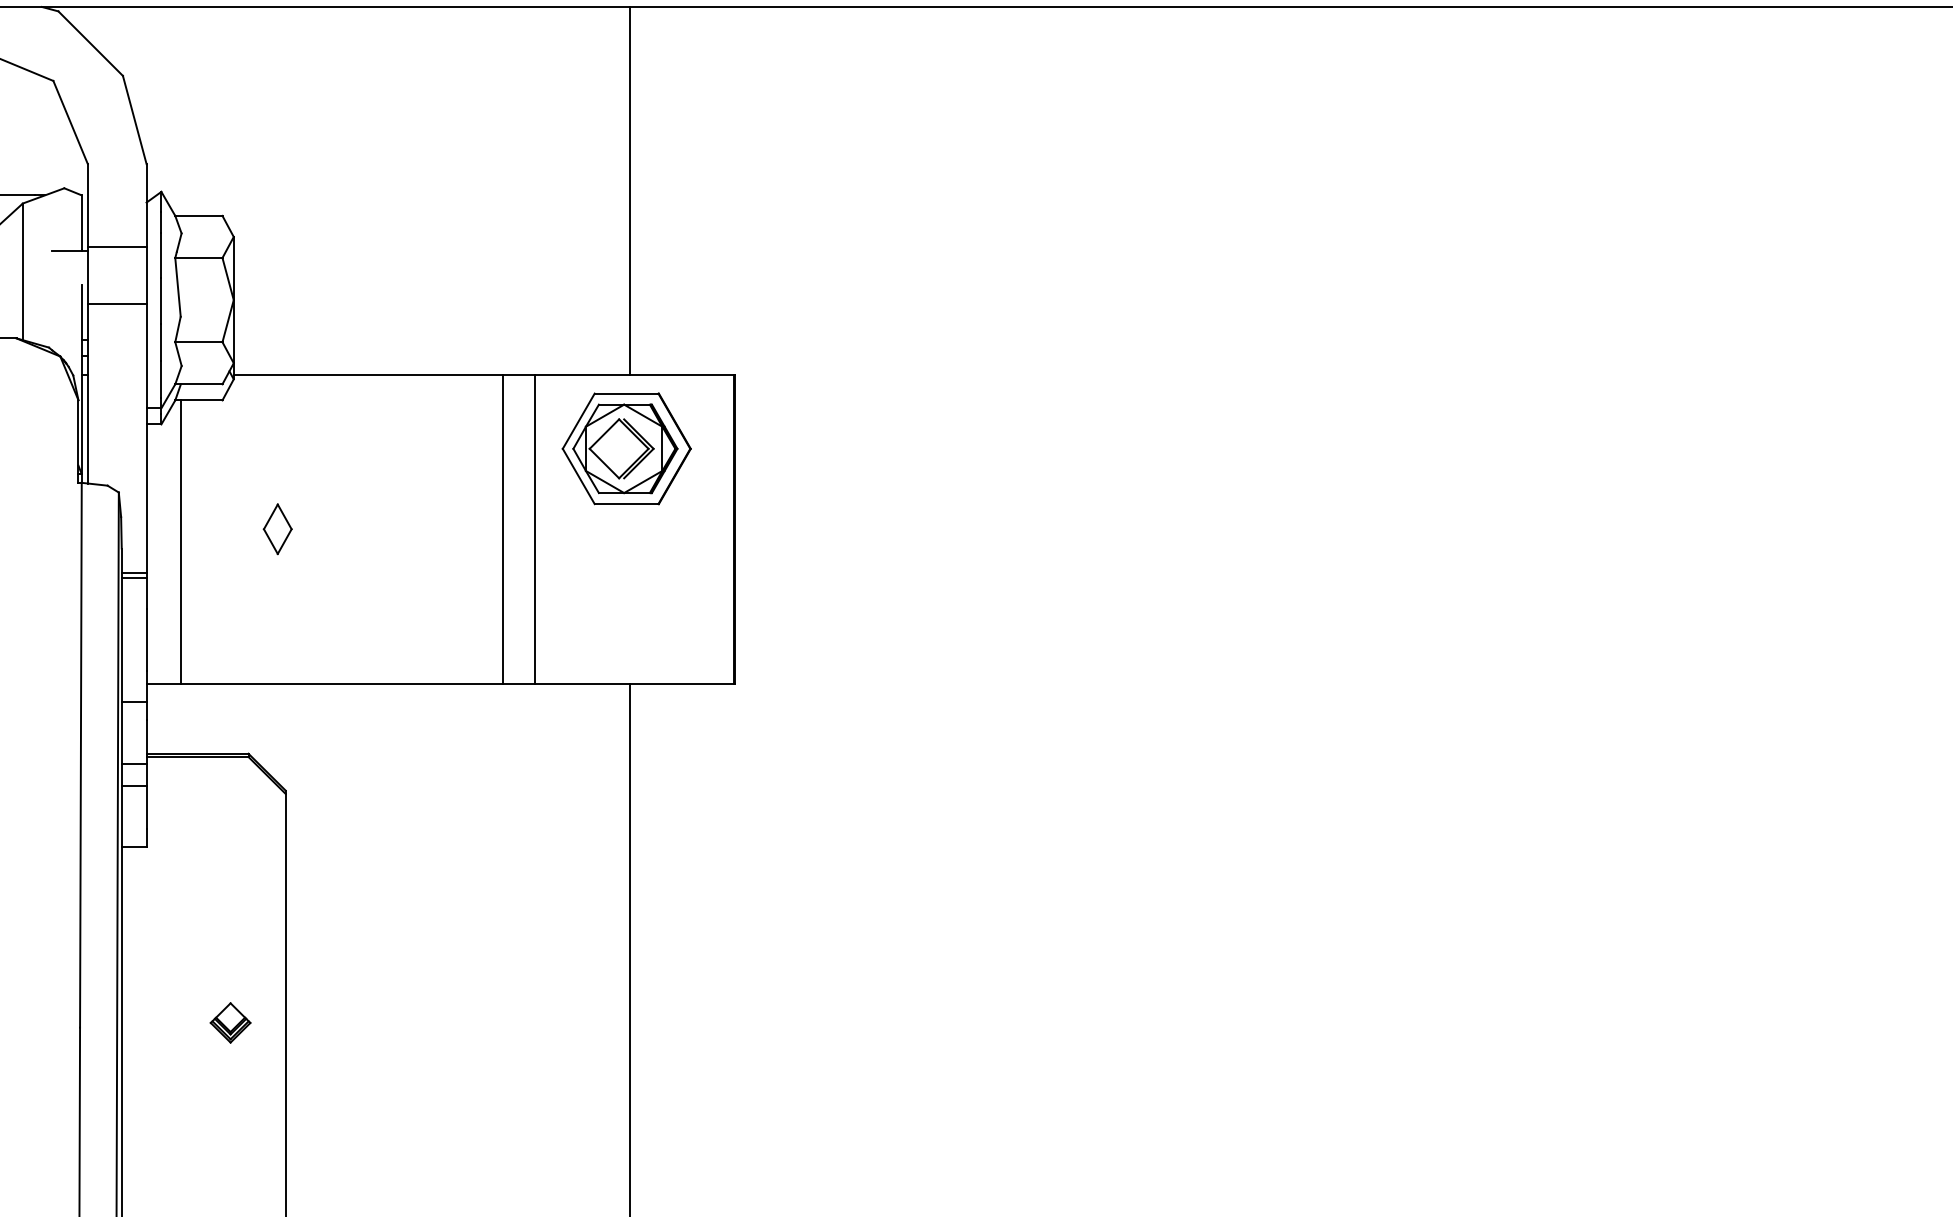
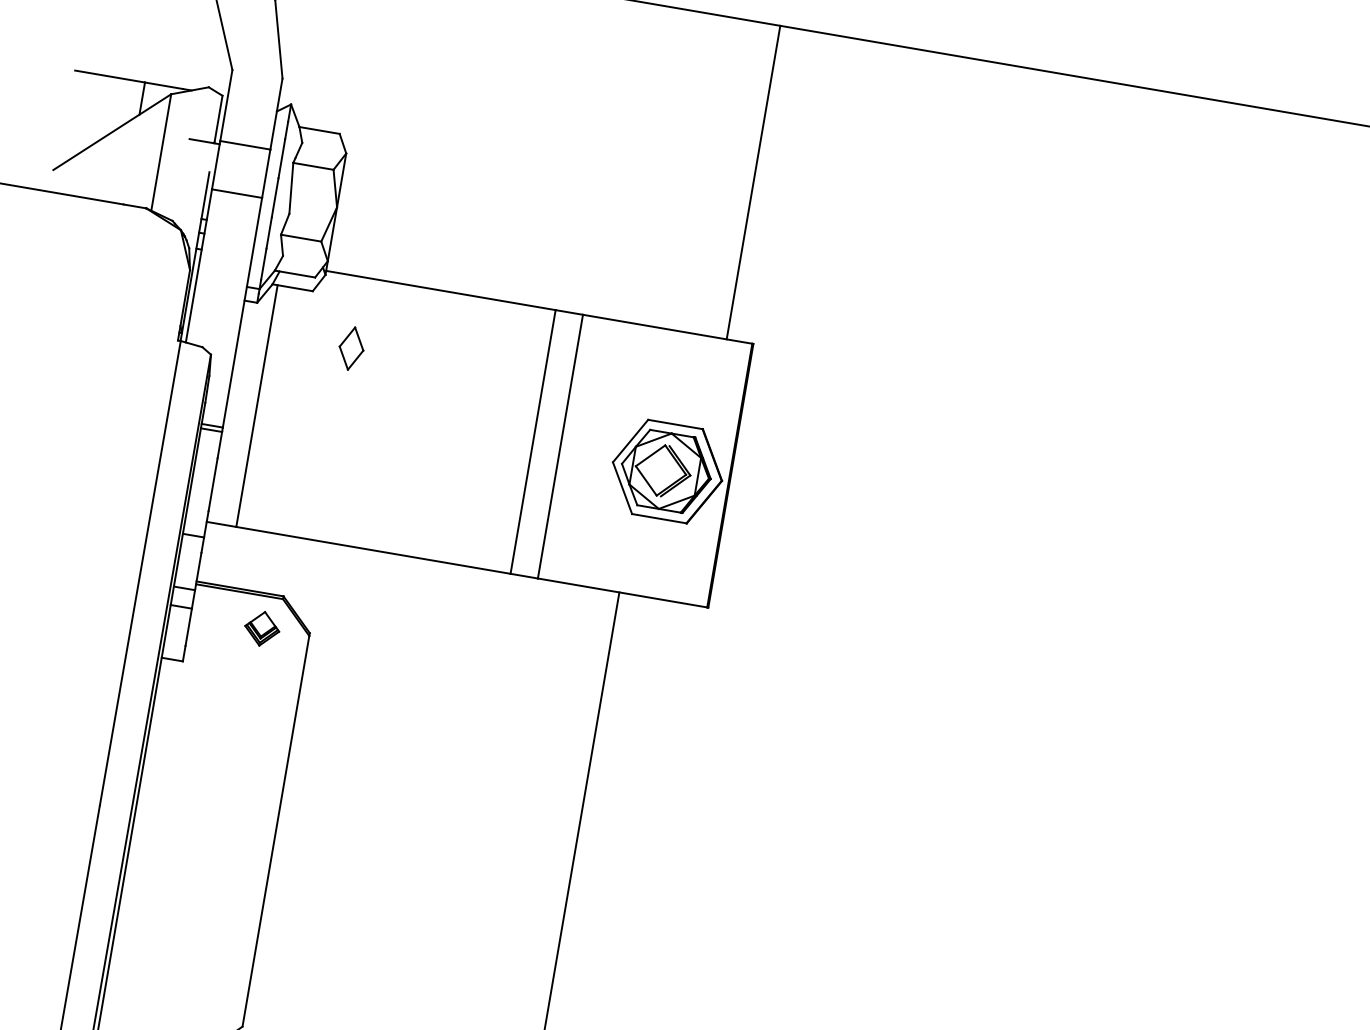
line: (630, 190) -> (753, 182), moved
part: (626, 448) -> (667, 471), moved
part: (277, 529) -> (351, 348), moved
part: (230, 1022) -> (262, 628), moved

